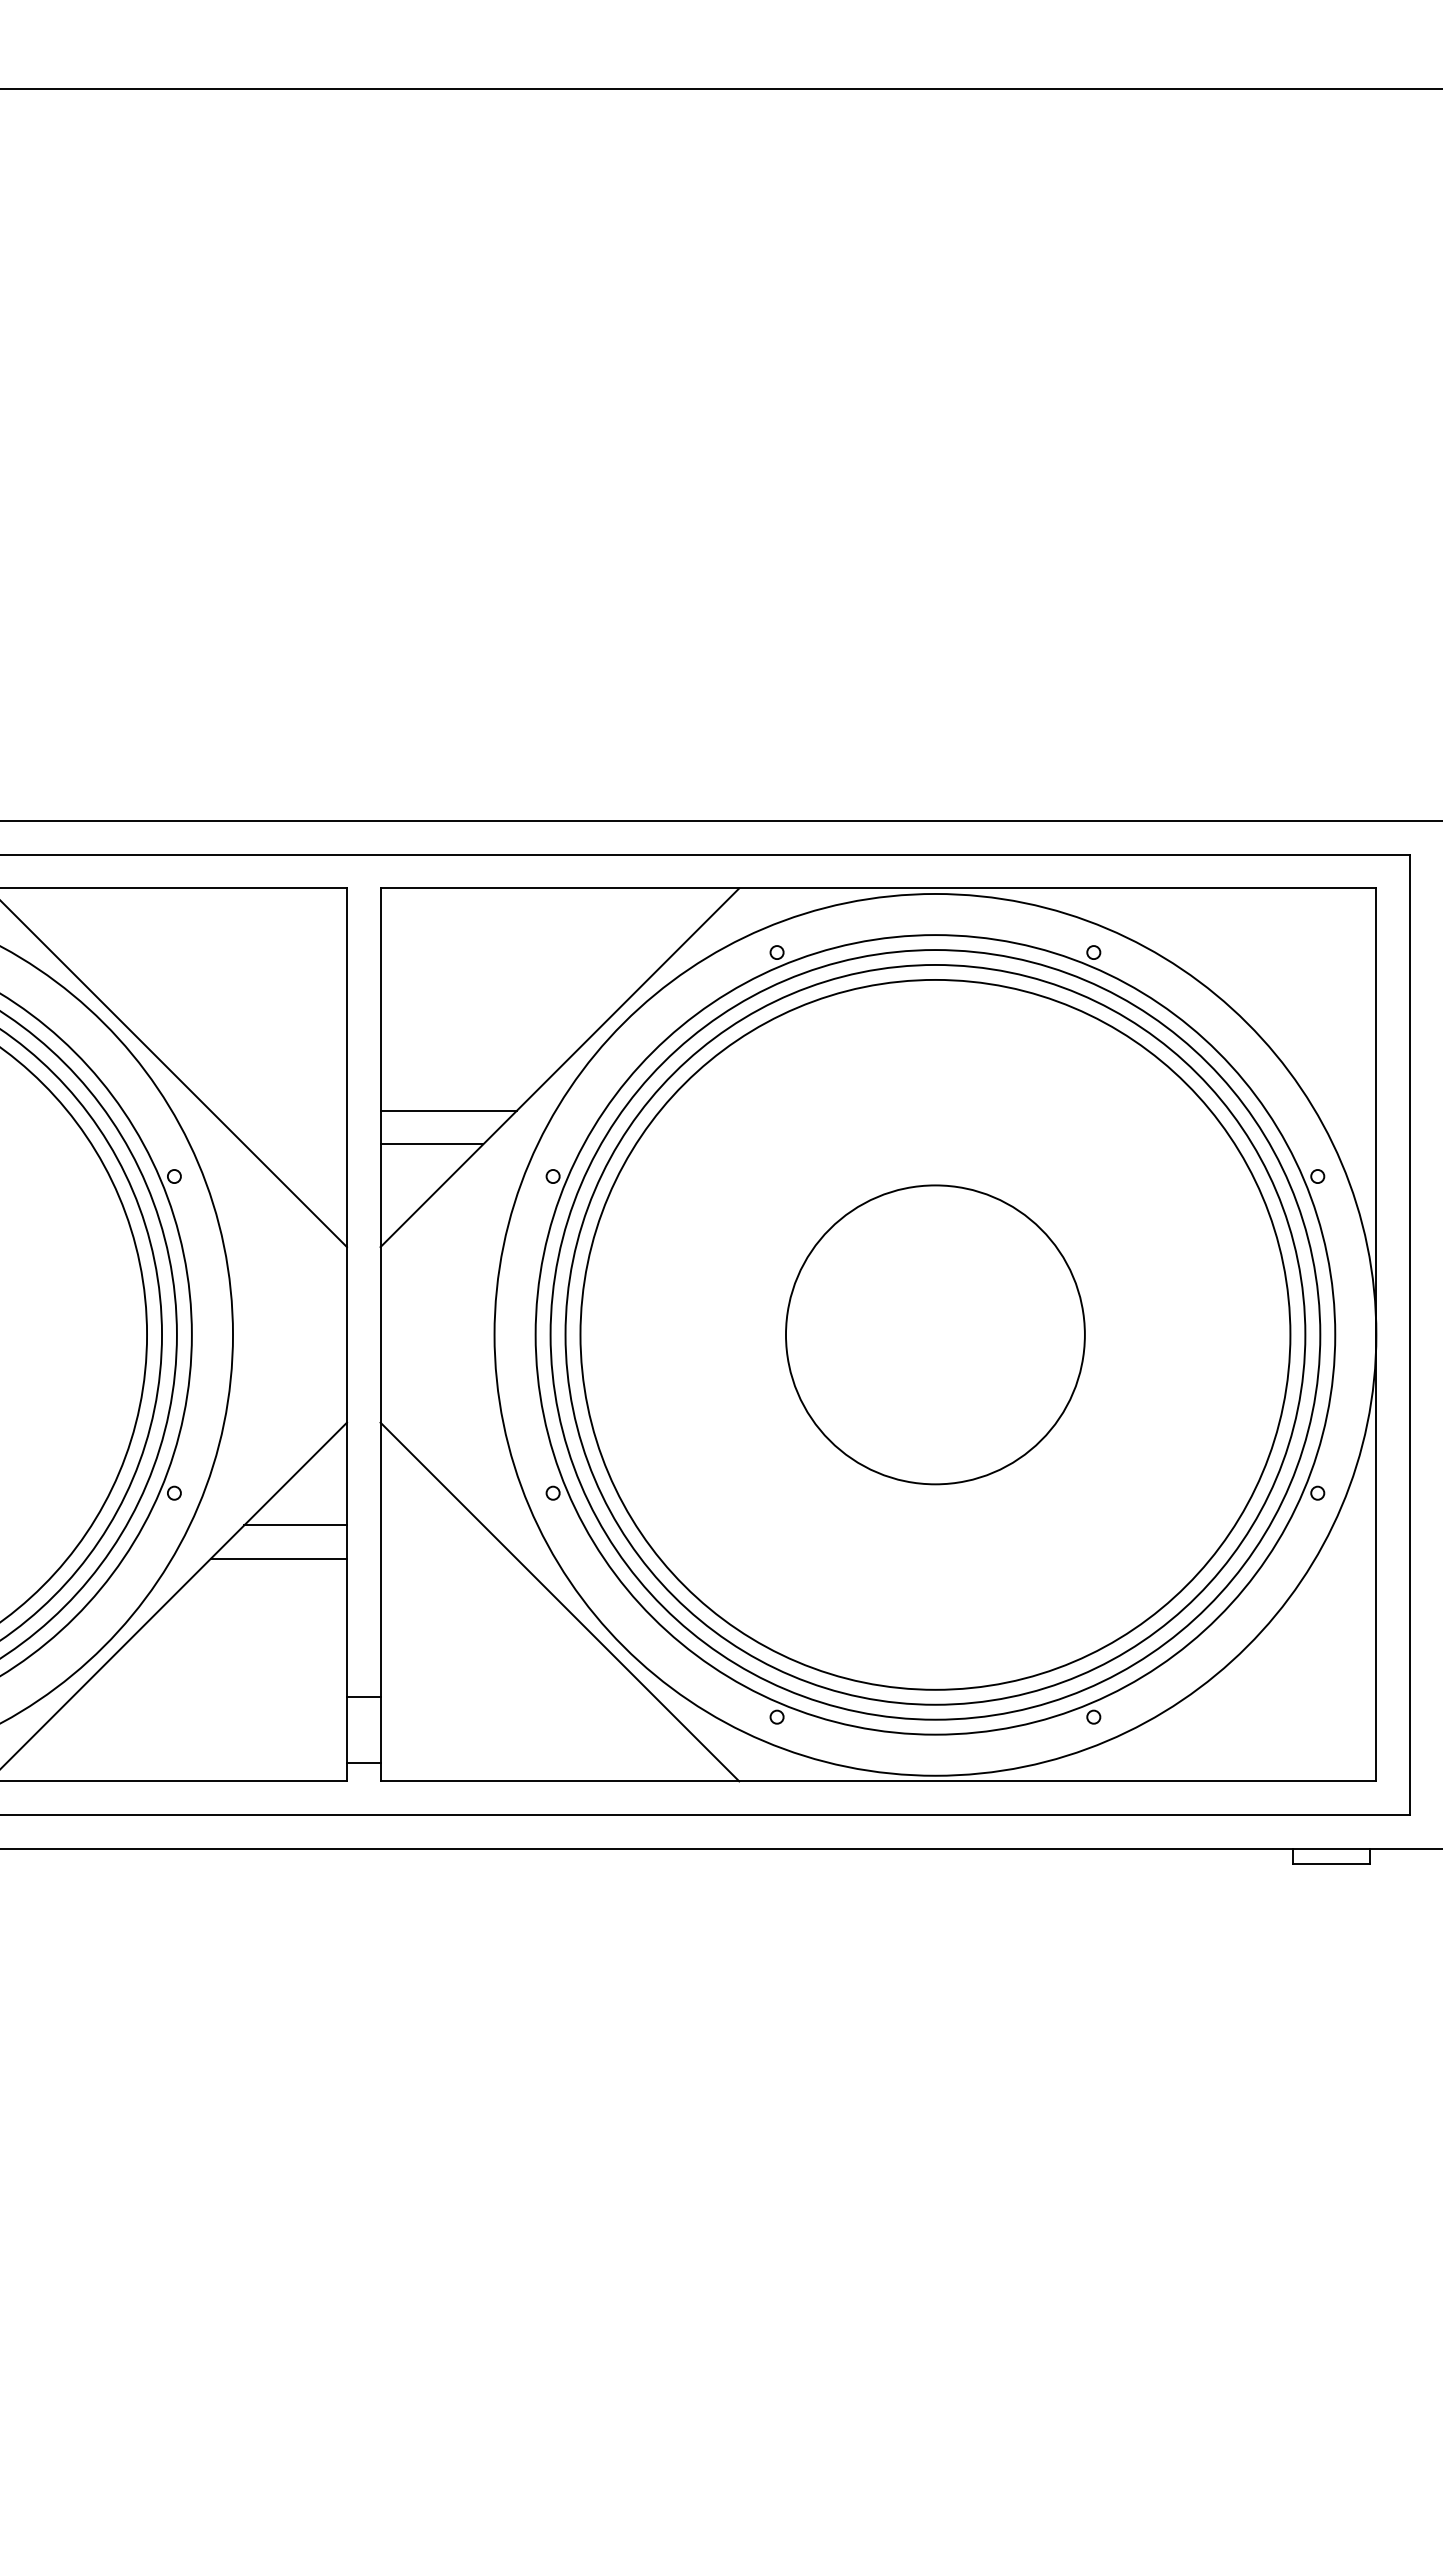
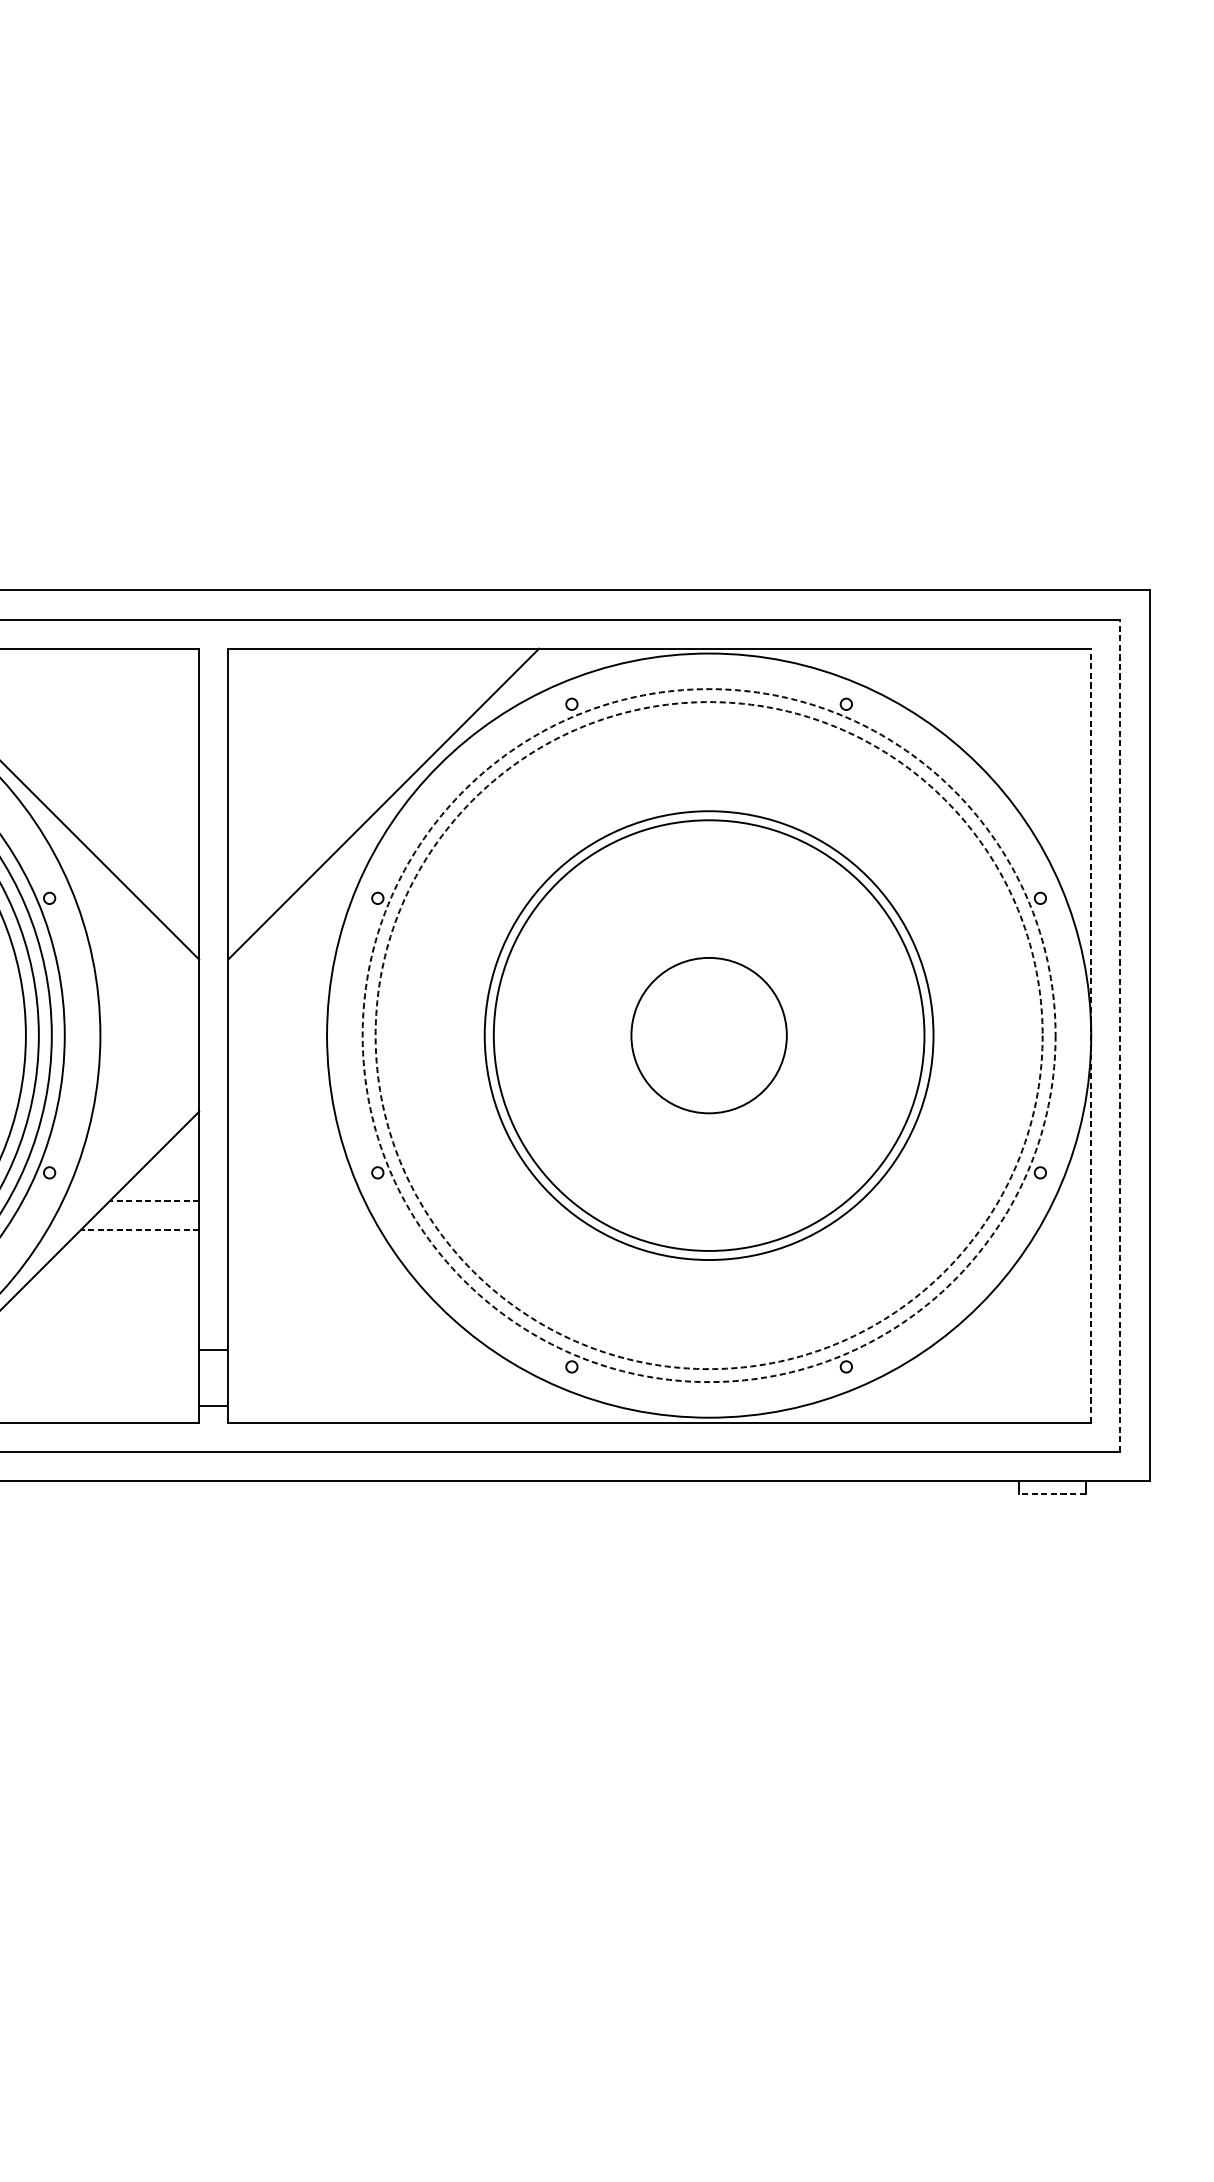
line: (448, 1110) -> (287, 841), removed
line: (431, 1144) -> (272, 870), removed
circle: (935, 1334) -> (709, 1035), size x0.6
circle: (935, 1334) -> (709, 1035), size x0.7
circle: (935, 1334) -> (709, 1035), size x0.7
circle: (935, 1334) -> (709, 1035), solid -> dashed
circle: (935, 1334) -> (709, 1035), solid -> dashed
line: (1376, 1334) -> (1091, 1035), solid -> dashed
line: (1409, 1334) -> (1119, 1035), solid -> dashed
line: (295, 1525) -> (154, 1200), solid -> dashed
line: (278, 1559) -> (139, 1230), solid -> dashed
line: (559, 1601) -> (383, 1266), removed
line: (1331, 1863) -> (1052, 1493), solid -> dashed

